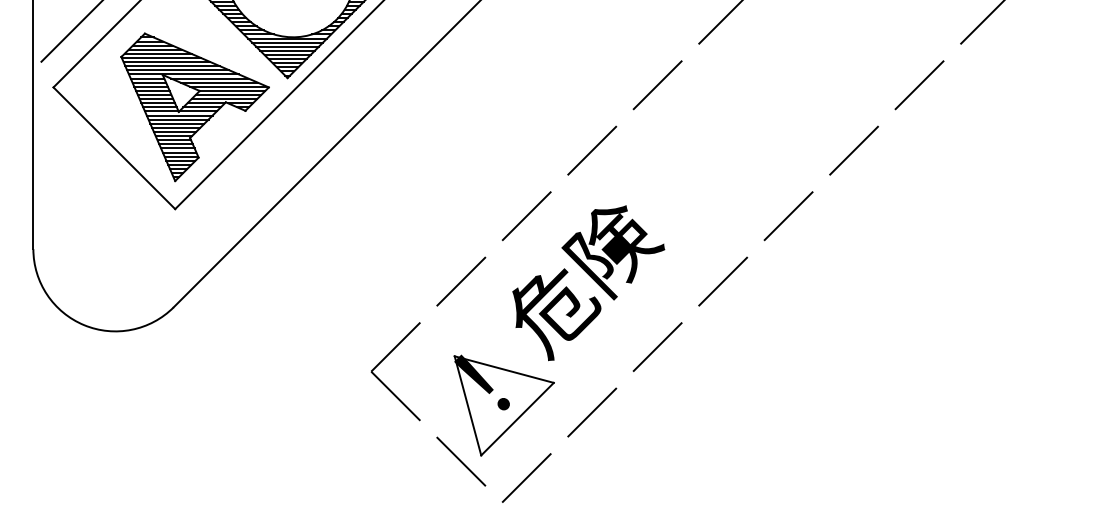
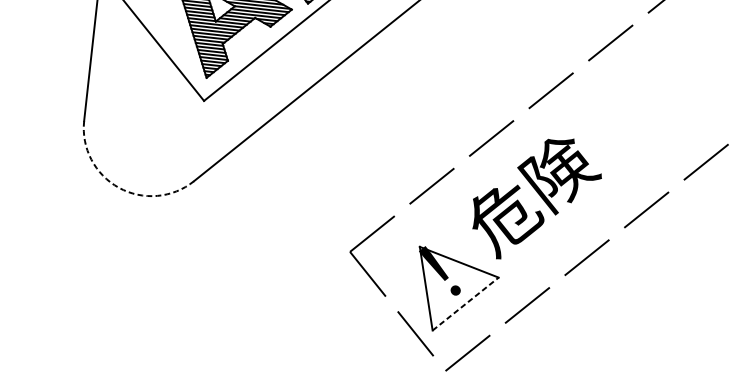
arc: (84, 325) -> (119, 188), solid -> dashed
line: (517, 418) -> (465, 303), solid -> dashed

